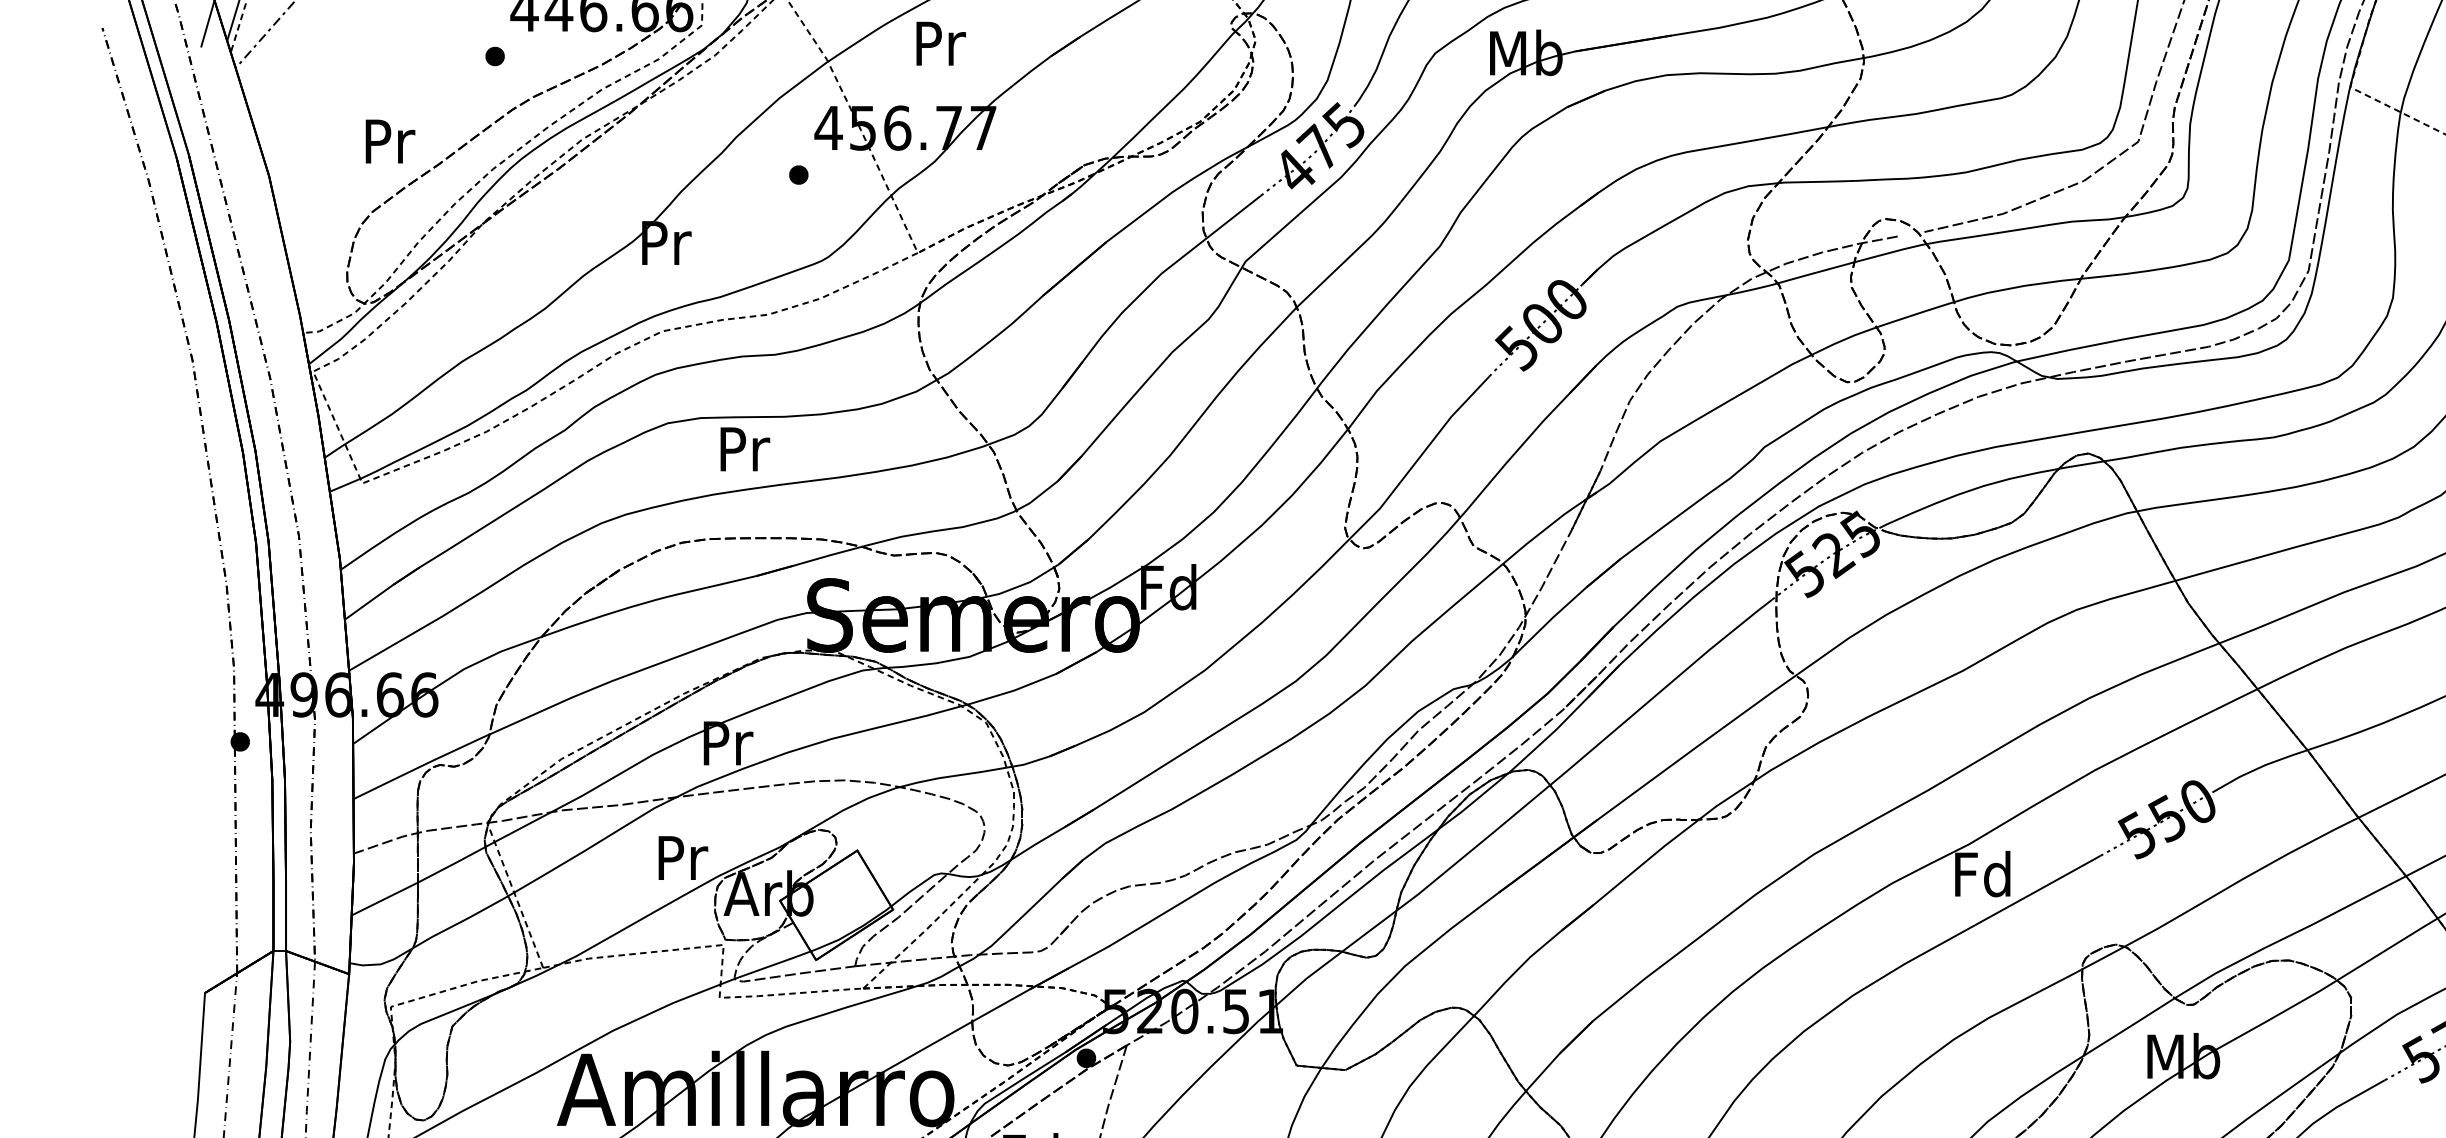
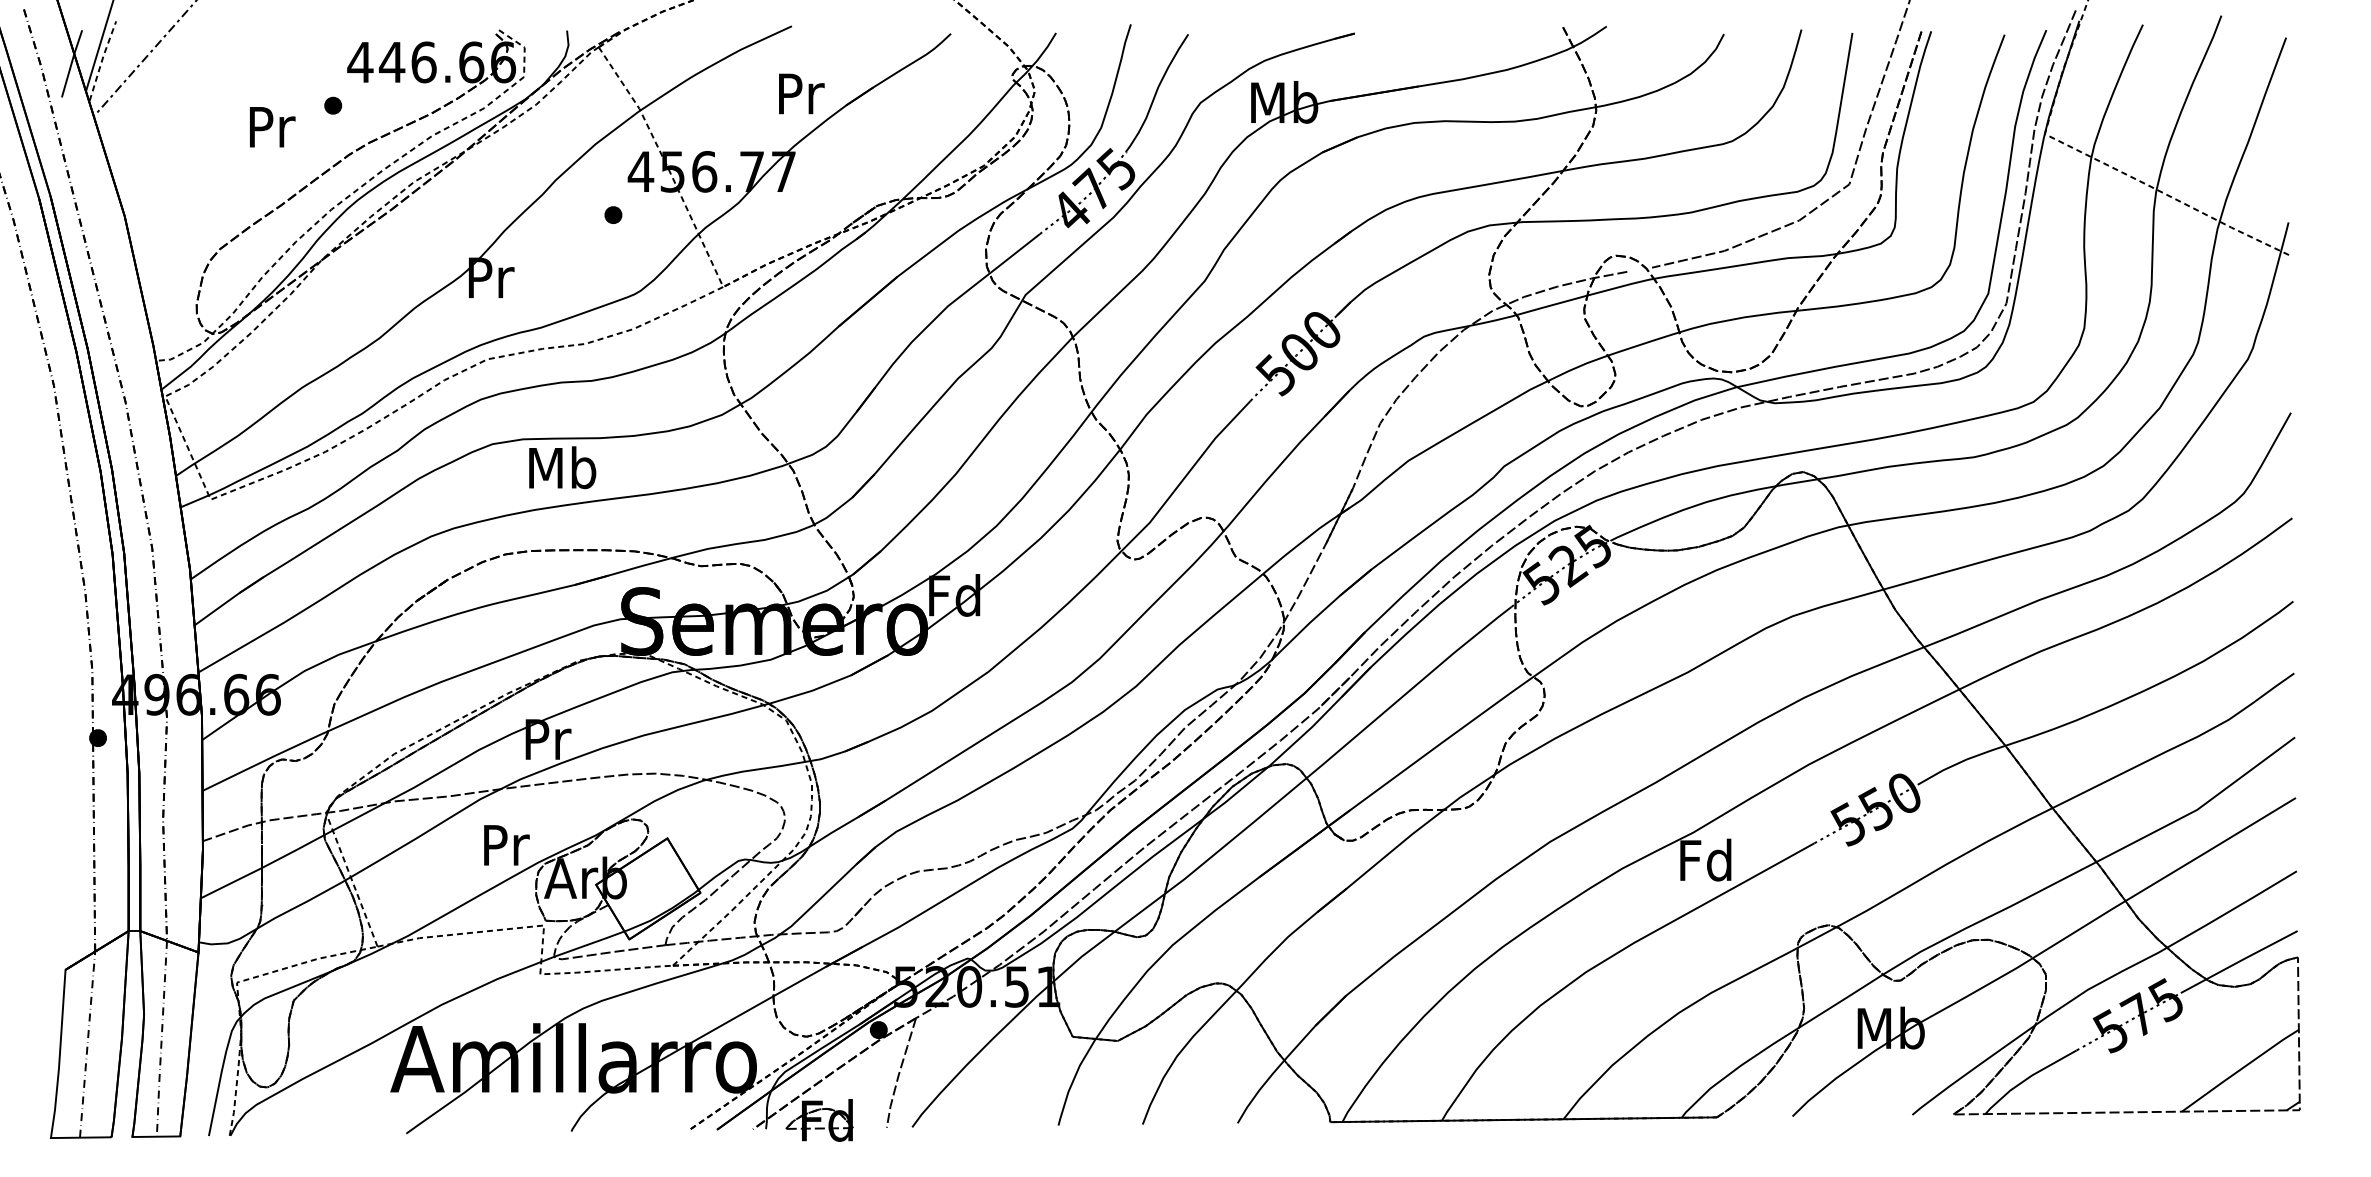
text: (940, 43) -> (801, 93), moved
text: (390, 141) -> (272, 127), moved
text: (743, 448) -> (562, 467), Pr -> Mb

